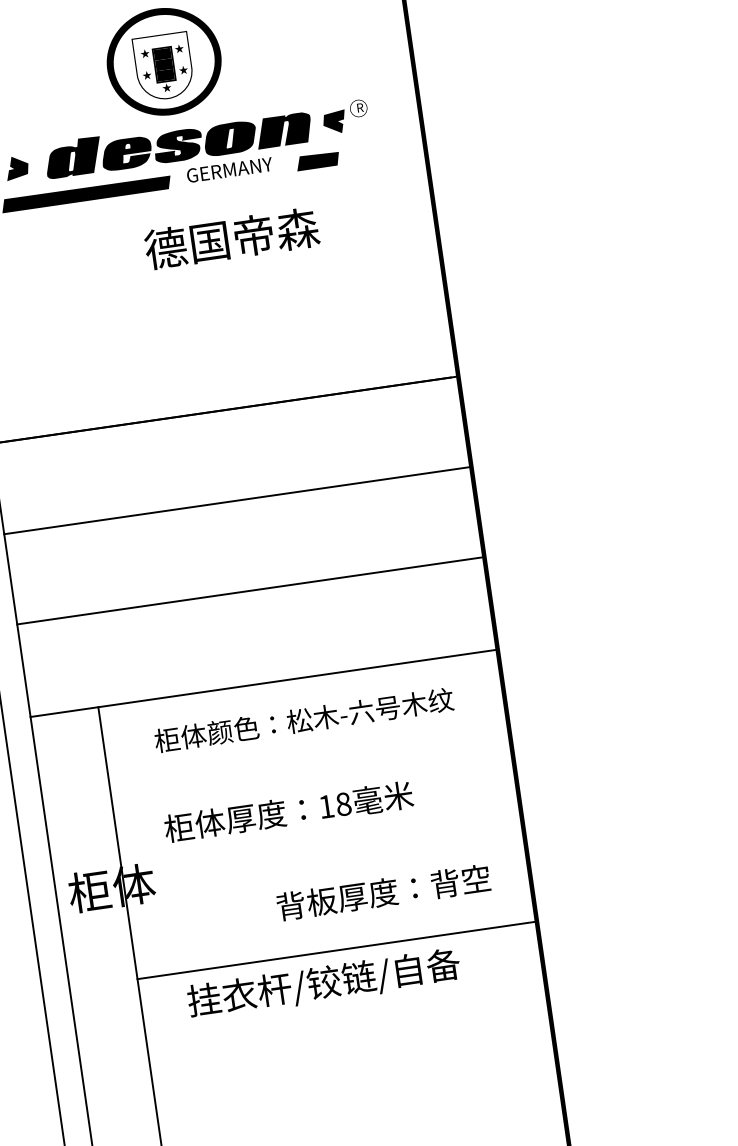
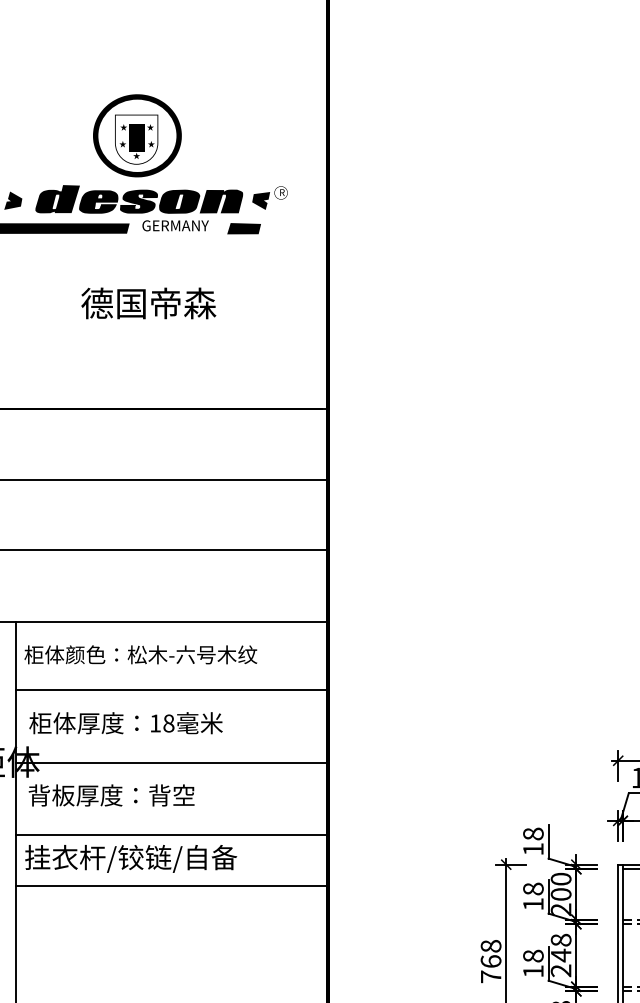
text: (231, 238) -> (148, 303), moved
text: (303, 719) -> (140, 654), moved
line: (310, 765) -> (171, 690), added
text: (288, 812) -> (125, 723), moved
line: (323, 859) -> (171, 763), added
text: (383, 892) -> (111, 795), moved
text: (324, 983) -> (131, 858), moved
line: (346, 1015) -> (171, 885), added

